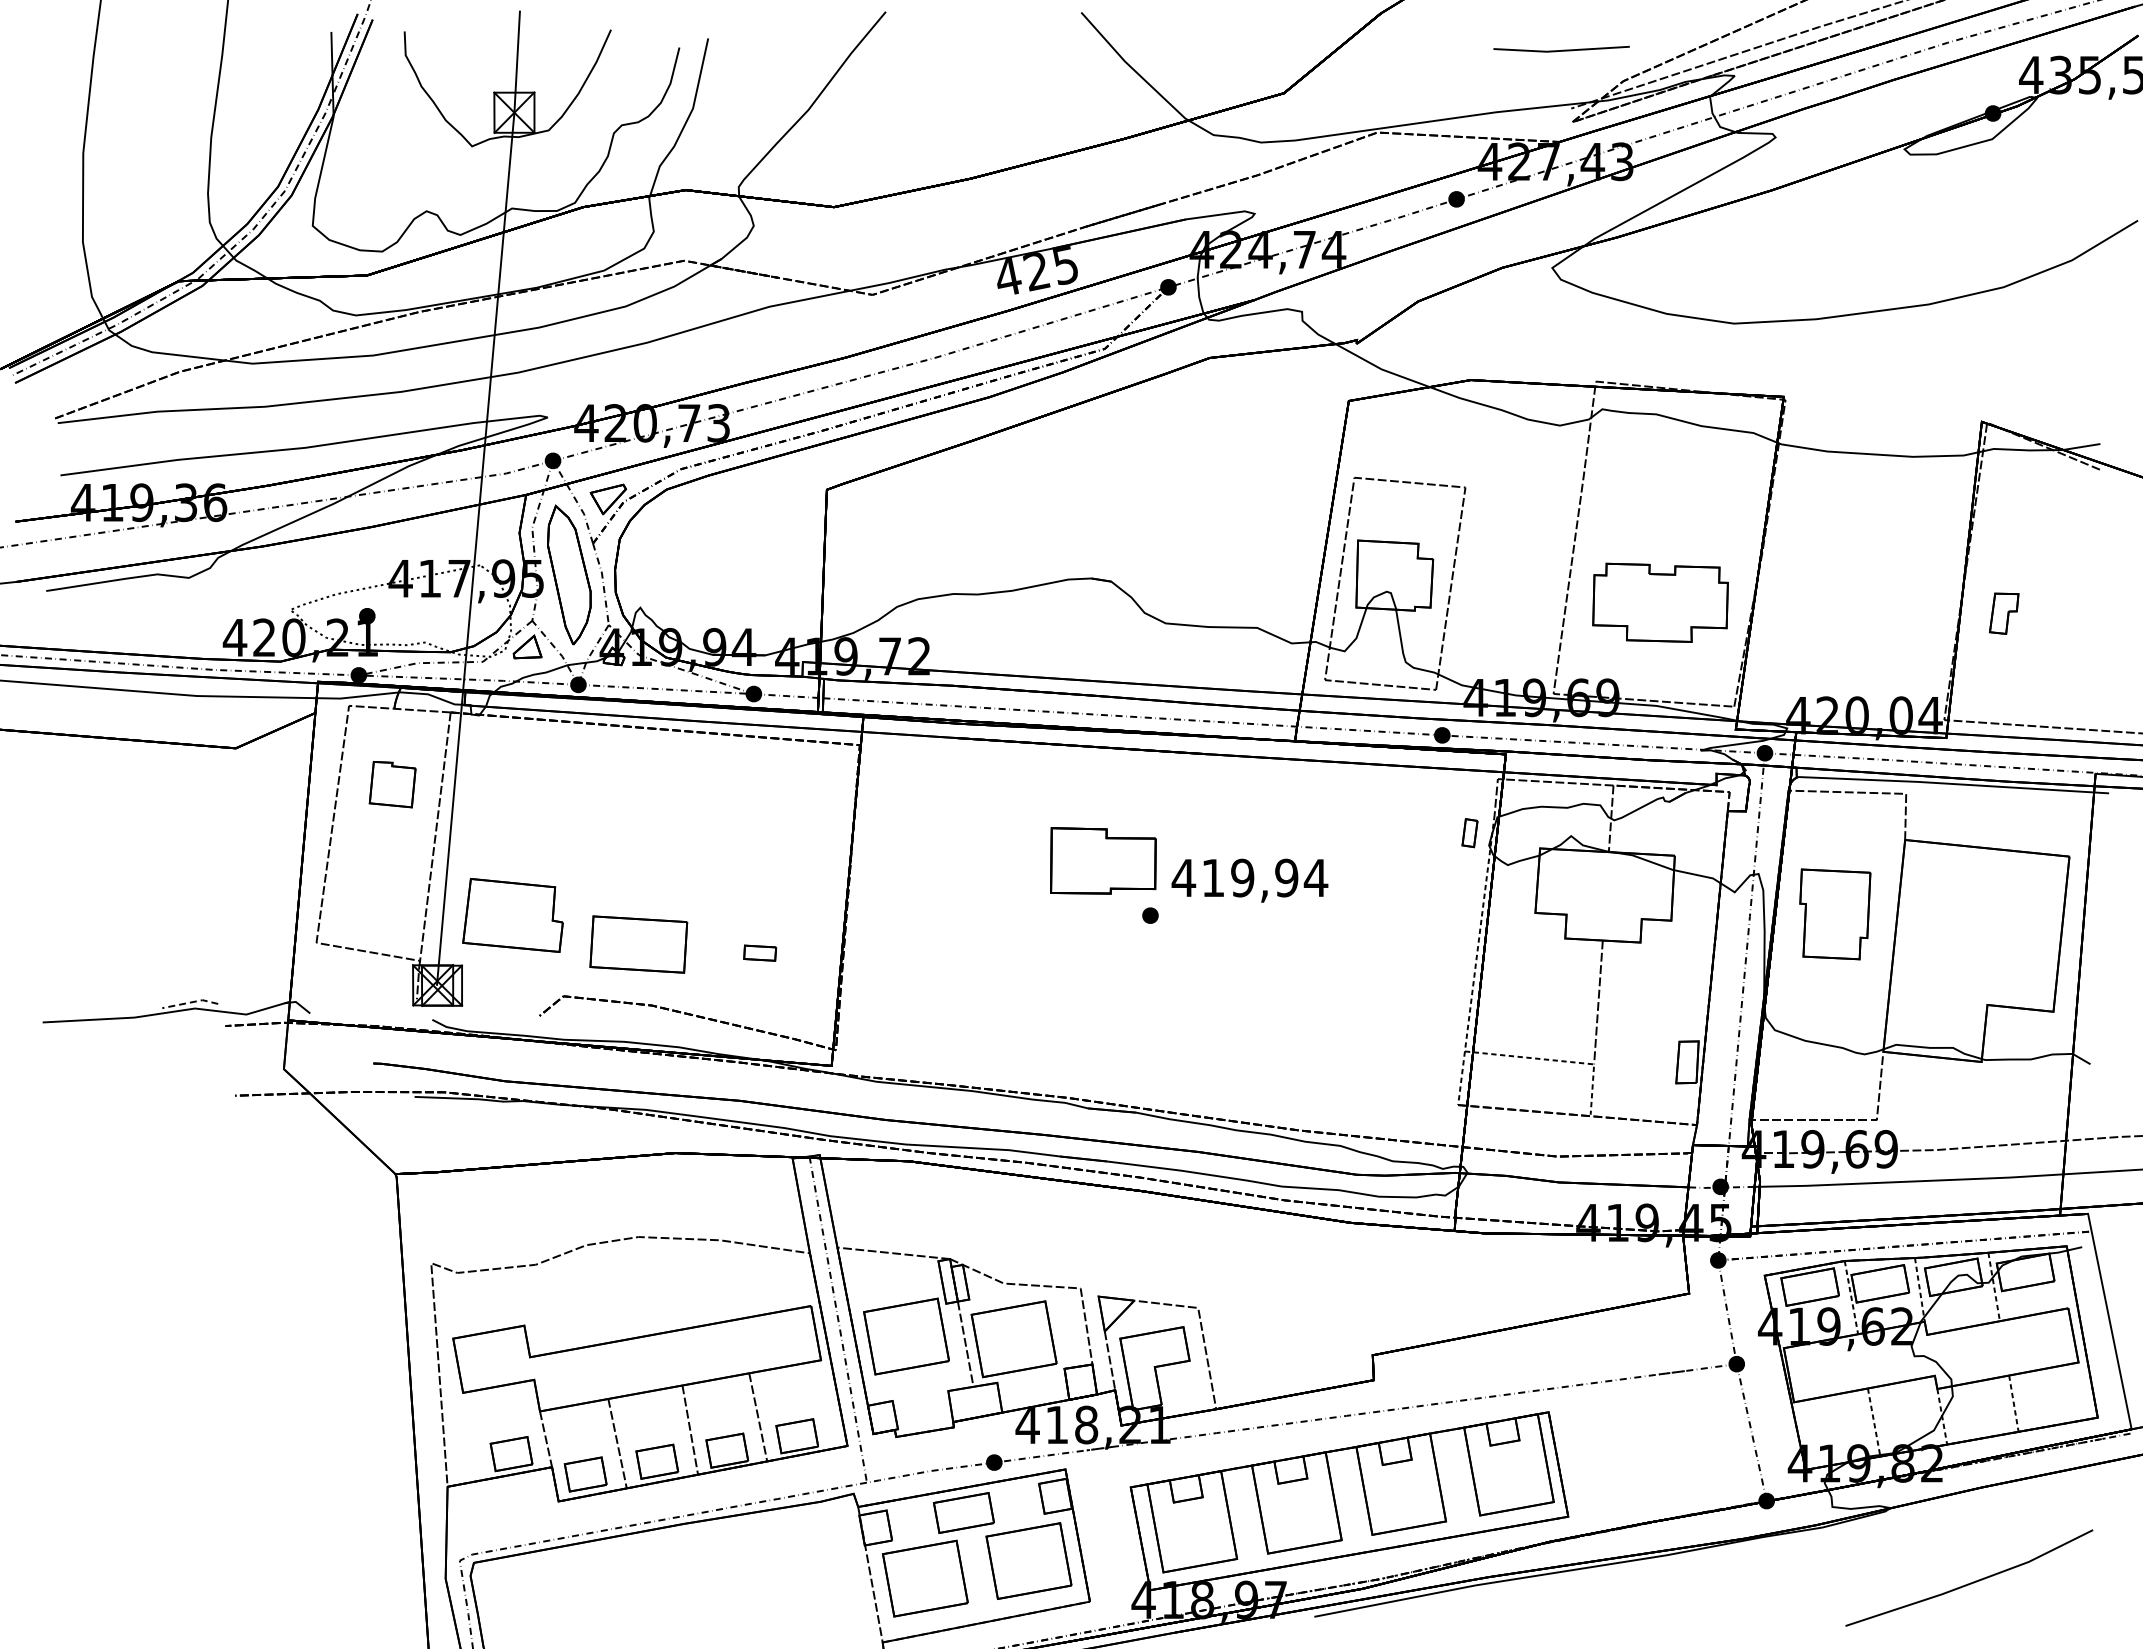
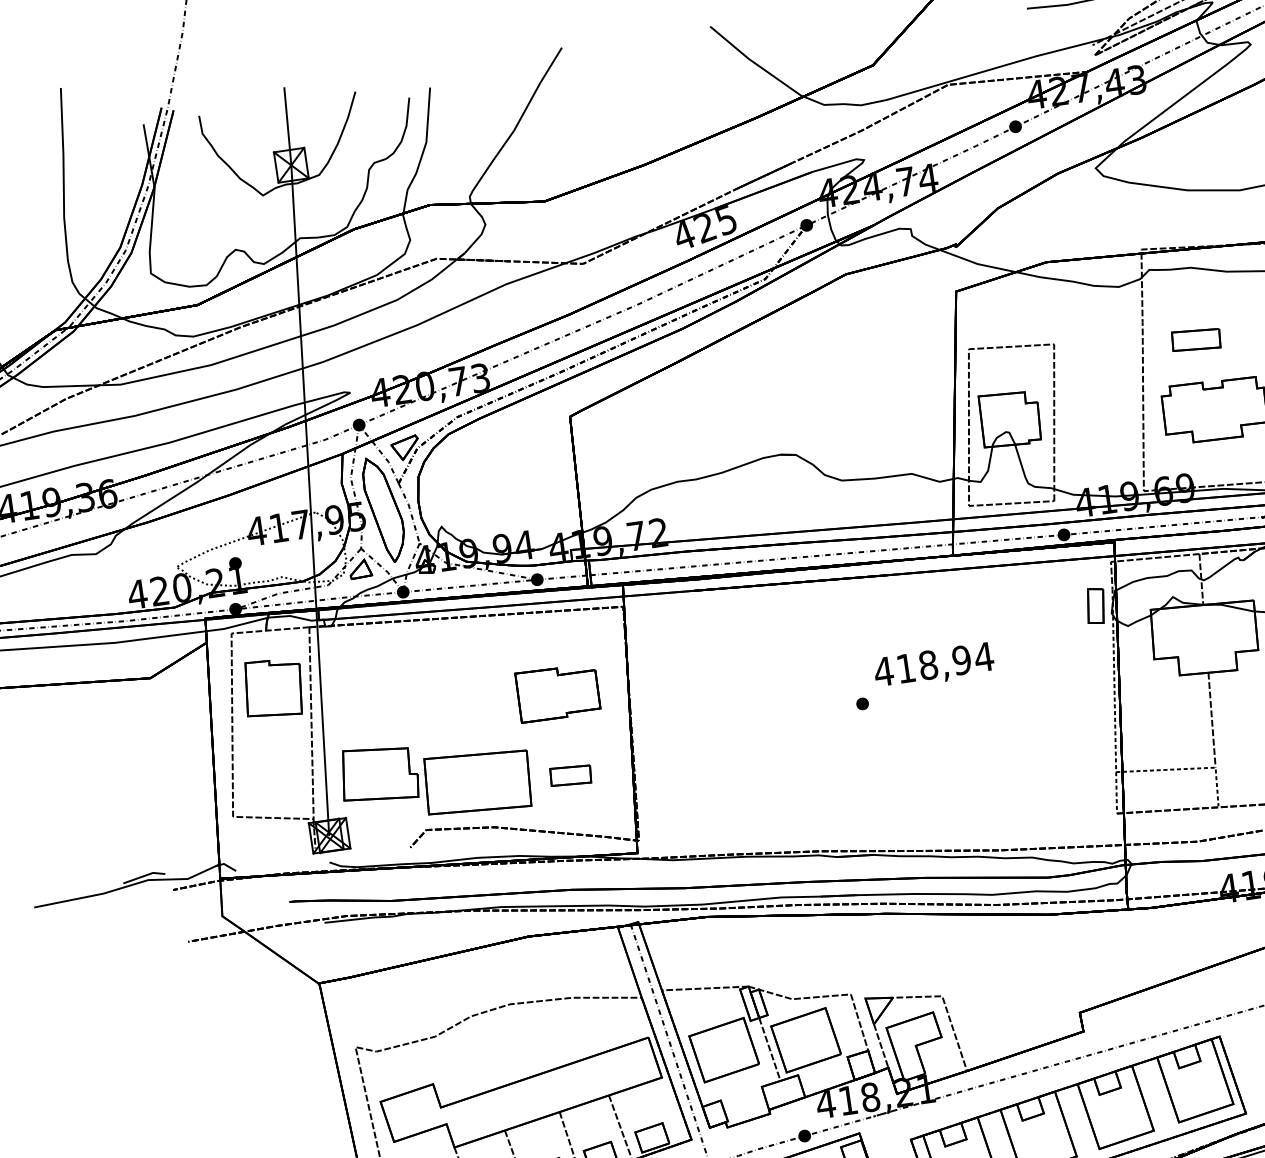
part: (1649, 508) -> (1196, 339), added
part: (392, 784) -> (273, 688), size x1.67
part: (1469, 832) -> (1095, 605), size x1.67
part: (1103, 860) -> (558, 692), moved
text: (1242, 877) -> (928, 664), 419,94 -> 418,94
part: (638, 944) -> (477, 782), size x1.43
part: (759, 952) -> (570, 775), size x1.67
line: (191, 1002) -> (144, 875), dashed -> solid

